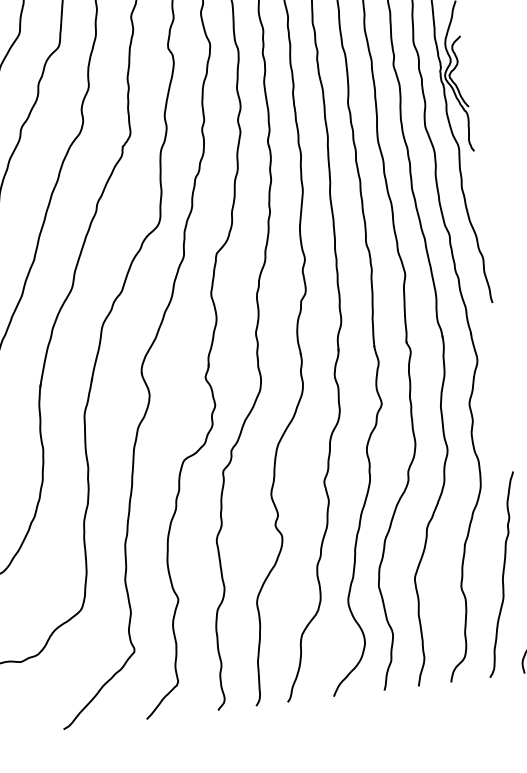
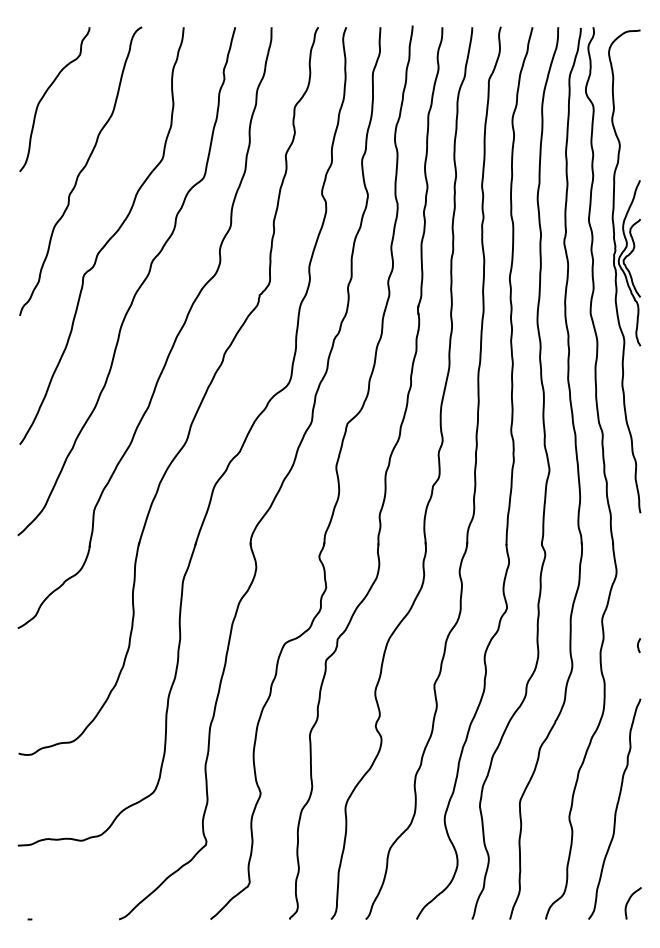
curve: (505, 423) -> (638, 645), added

